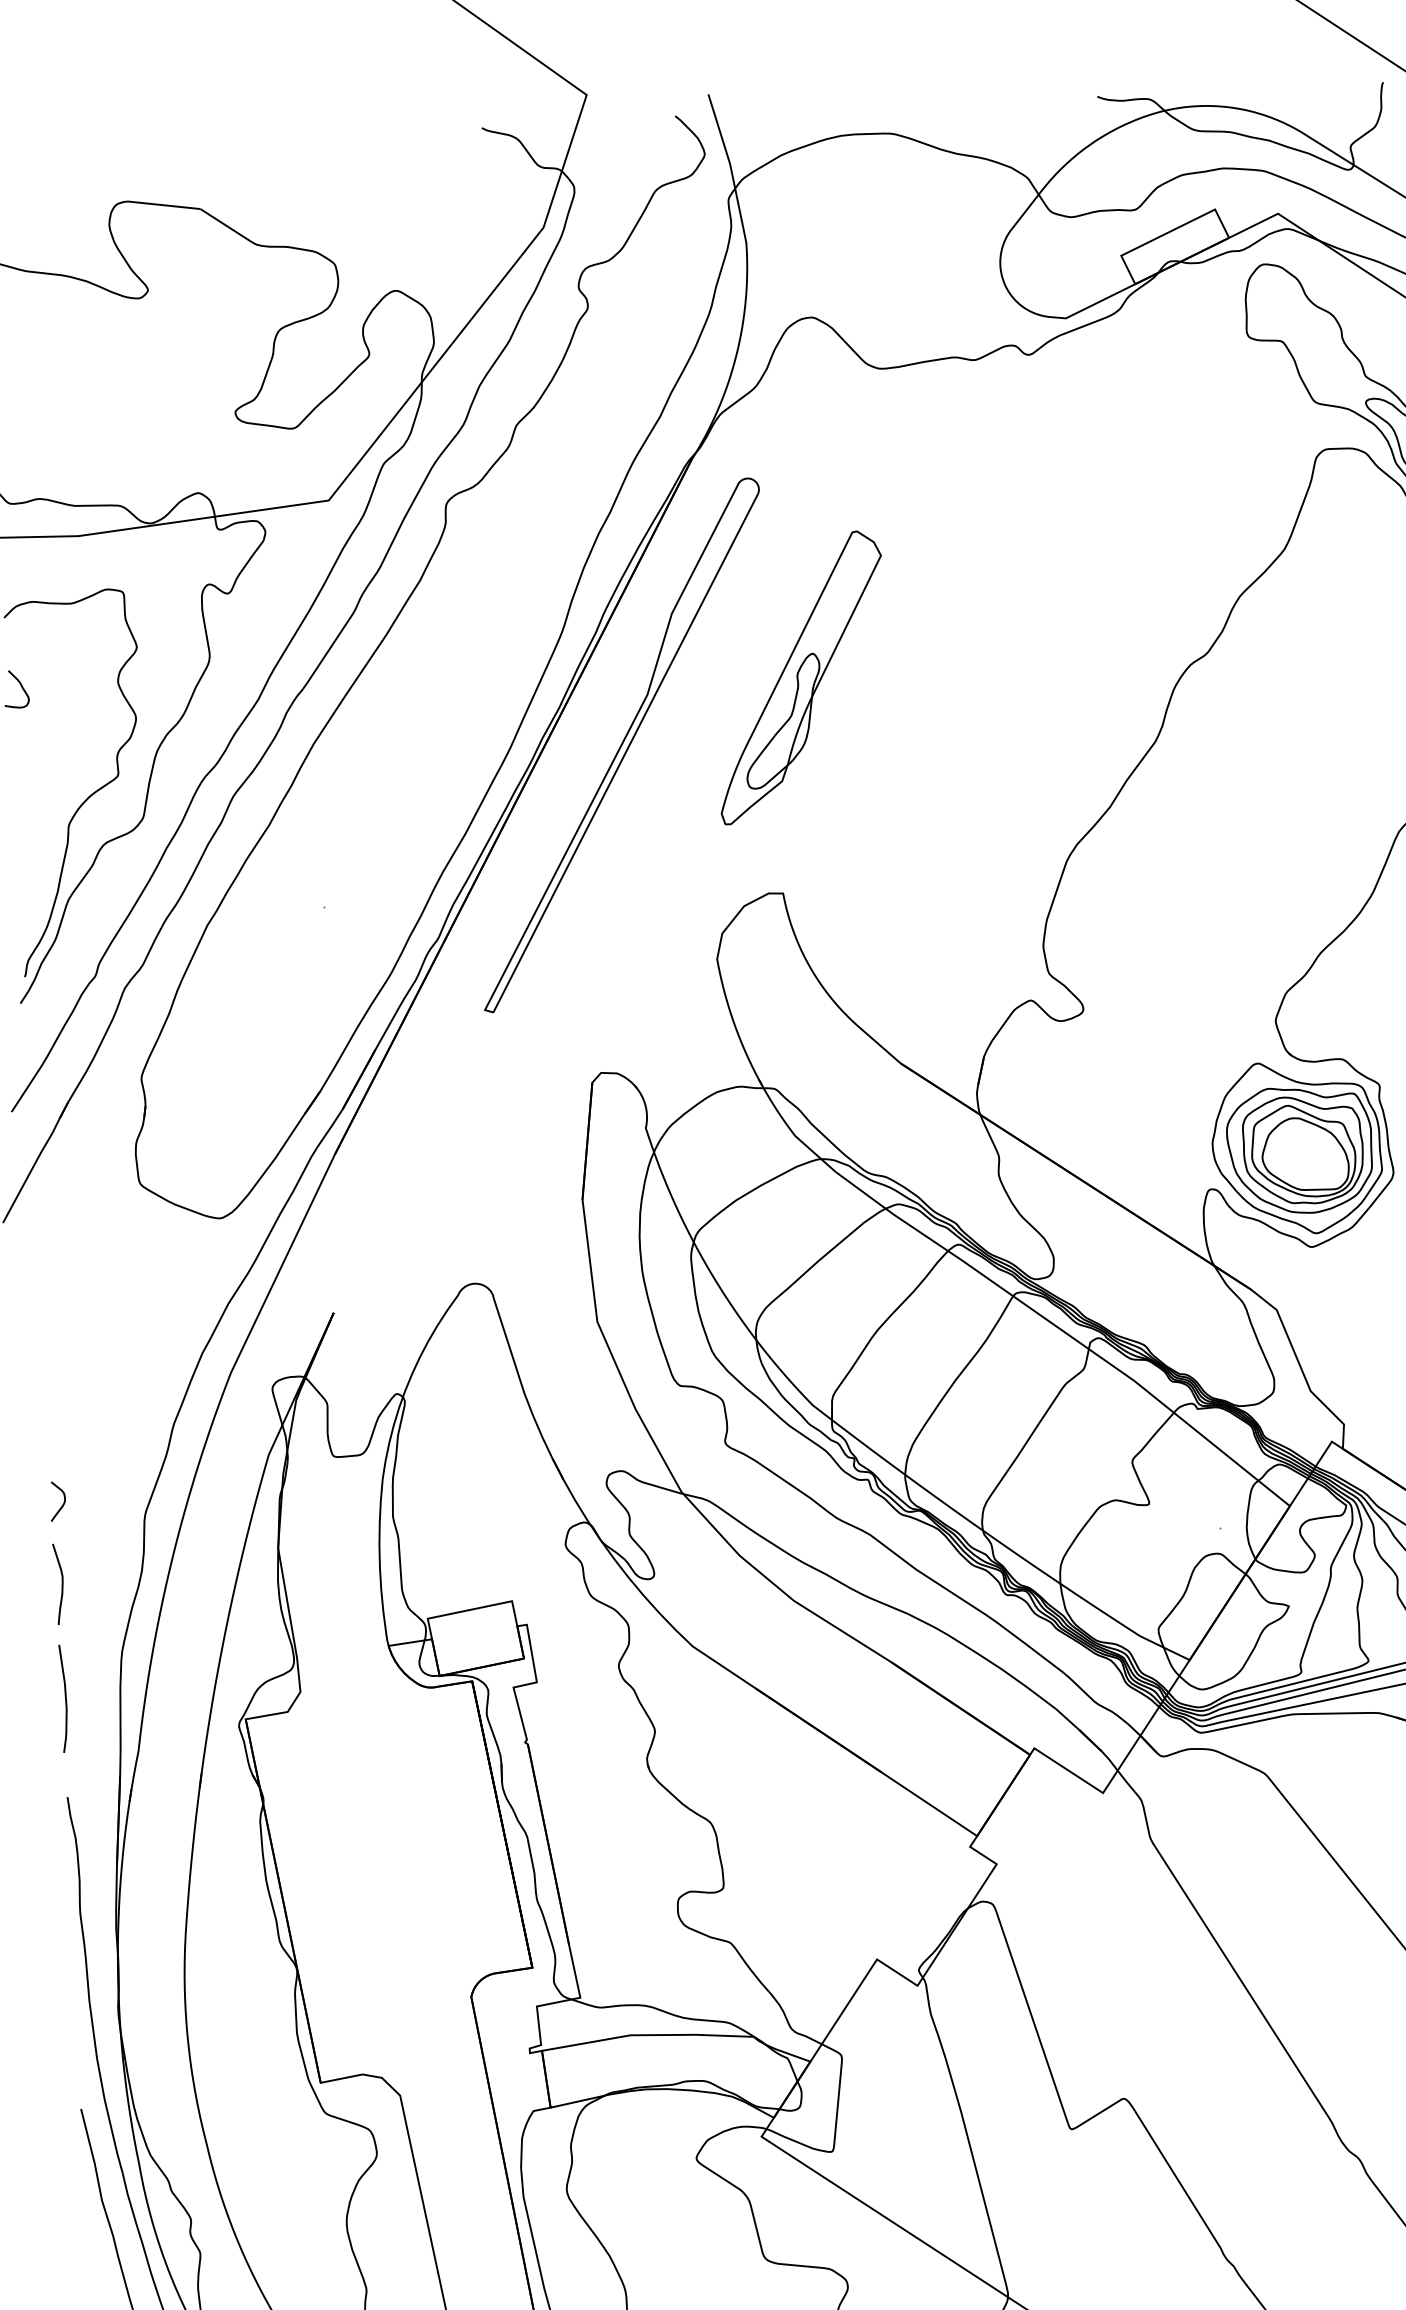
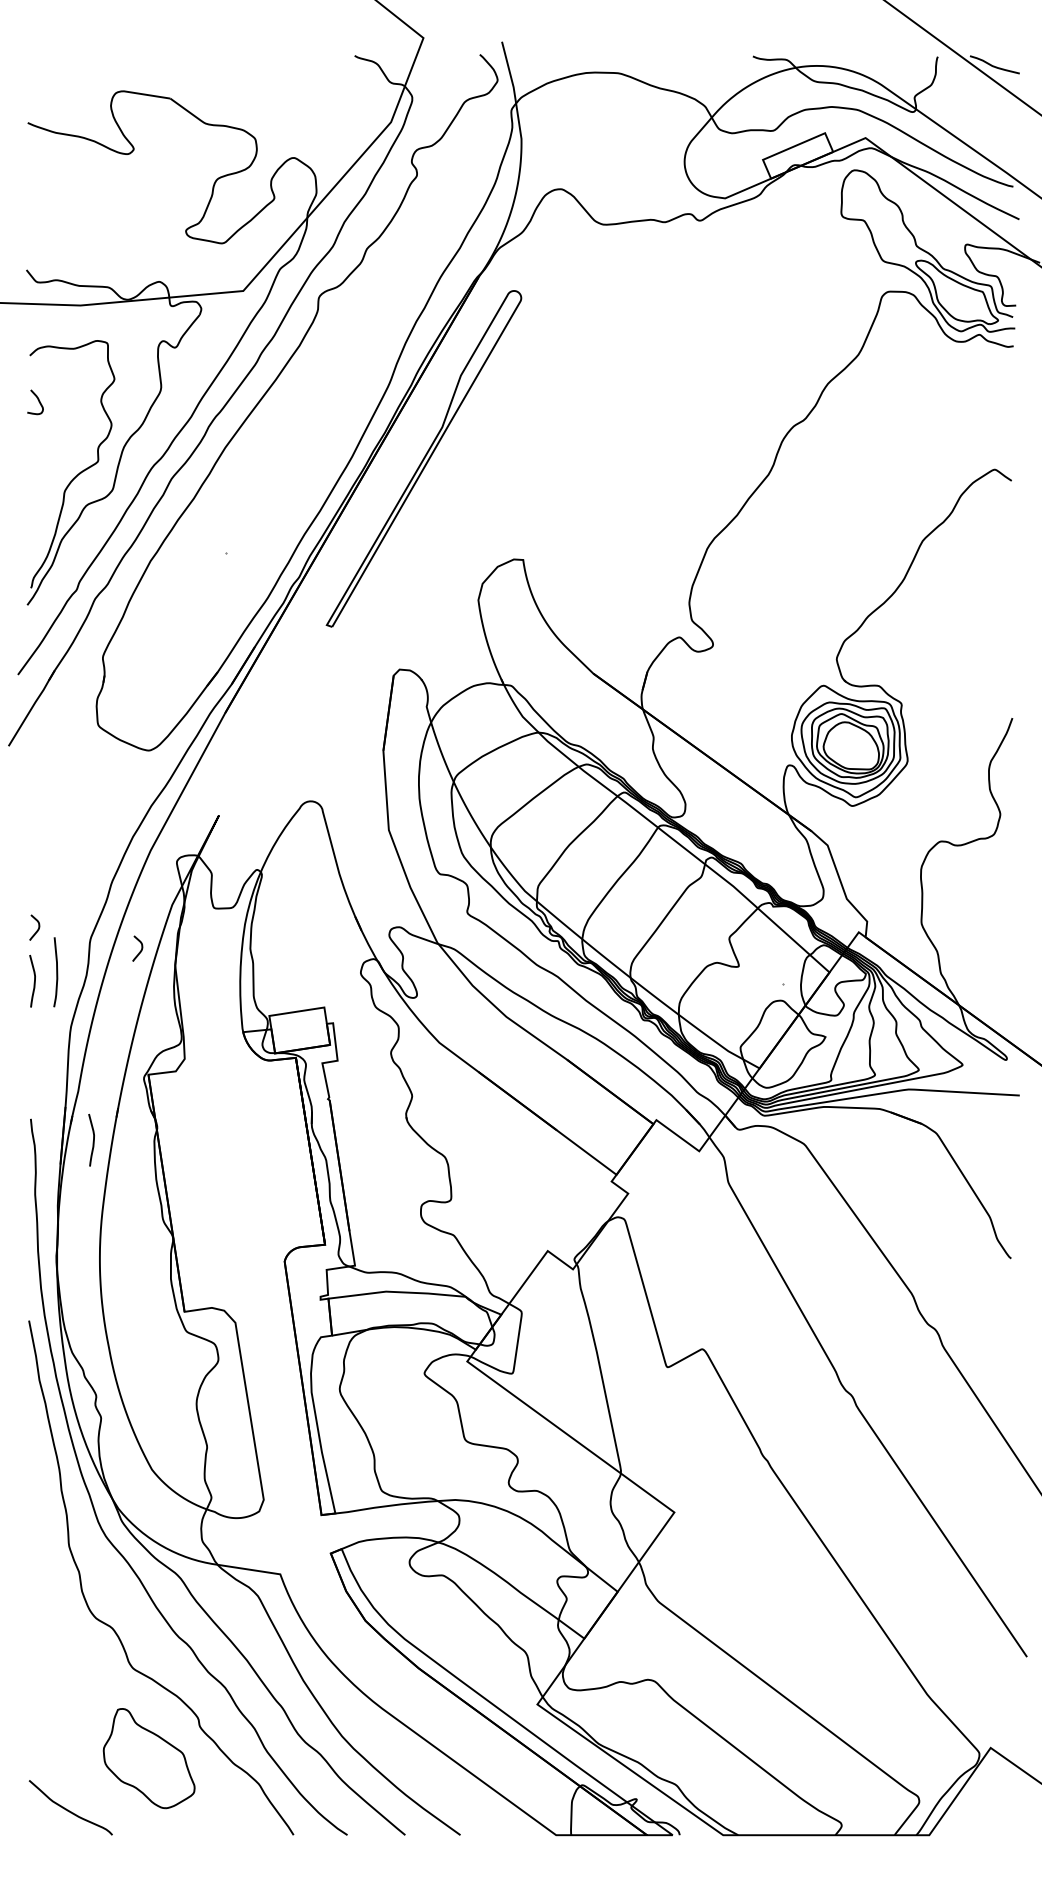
part: (800, 678) -> (541, 421), removed
curve: (223, 1527) -> (140, 950), added
curve: (64, 1699) -> (56, 972), moved
curve: (164, 1827) -> (92, 1141), added

